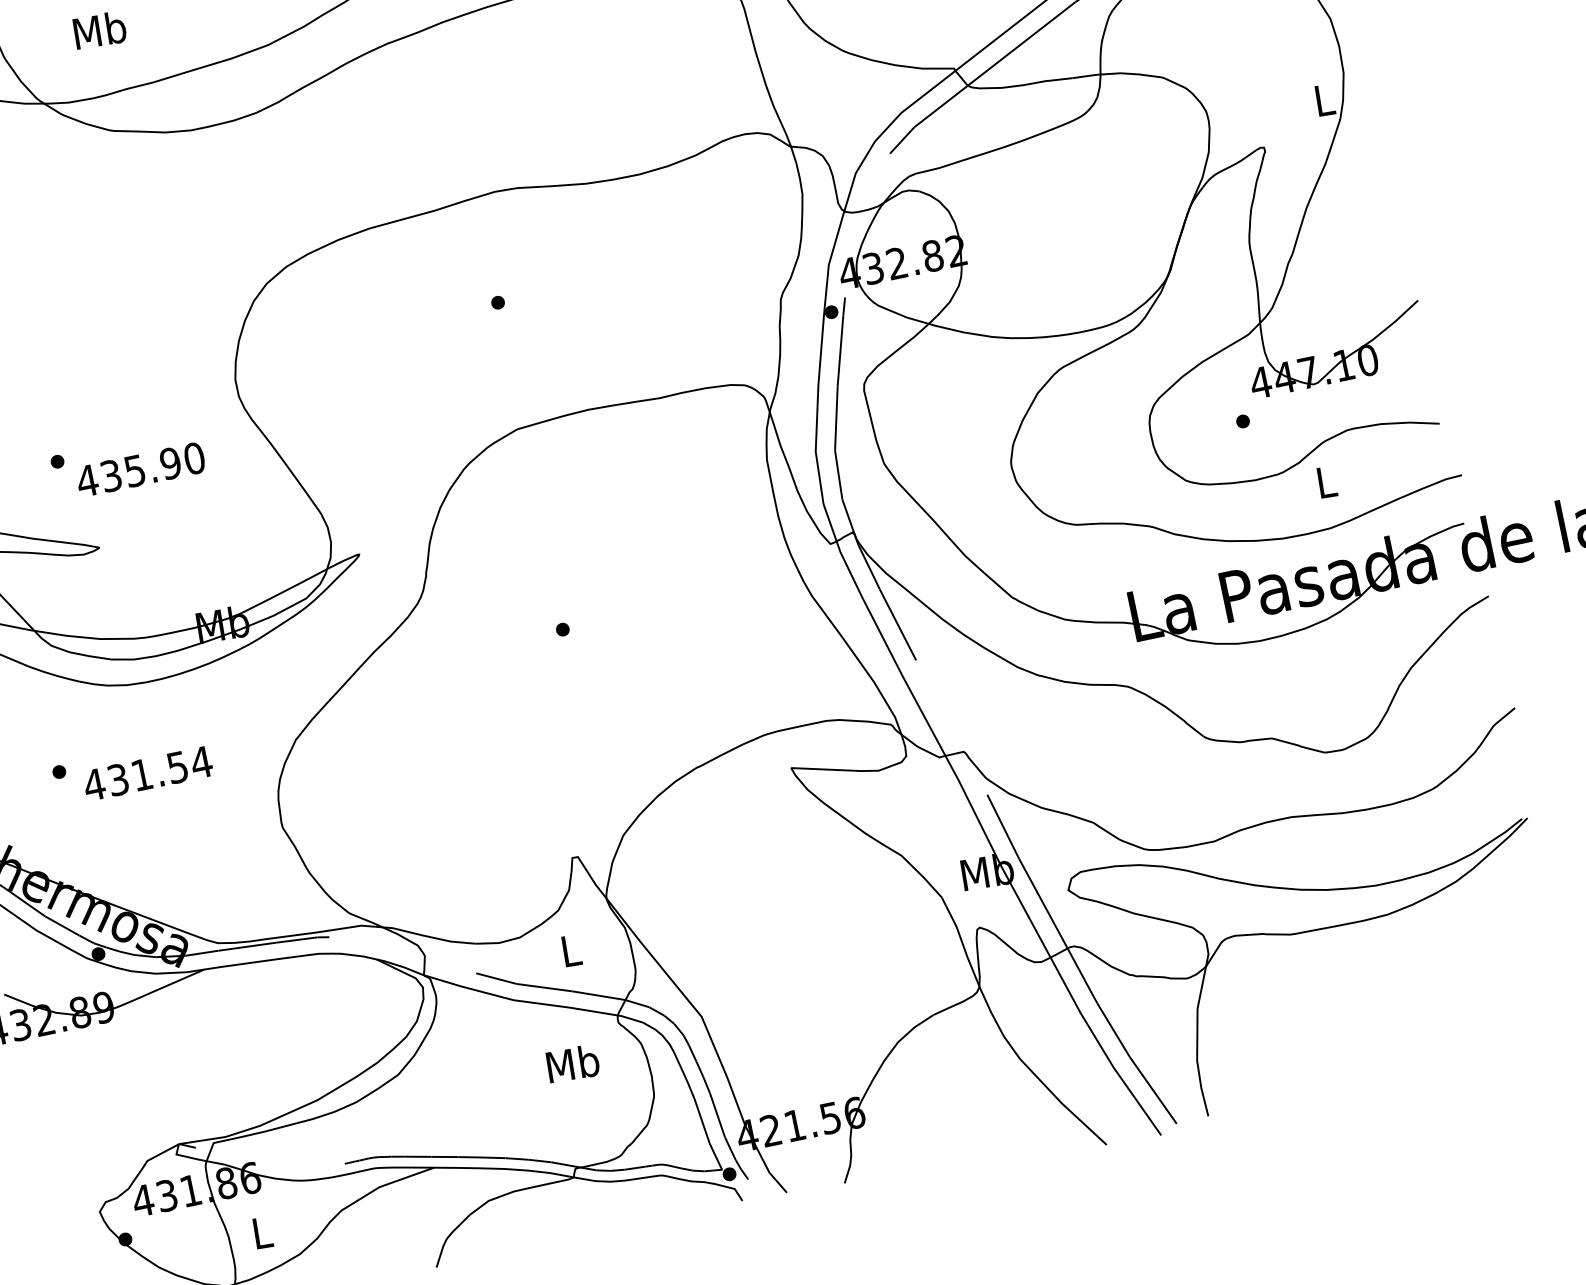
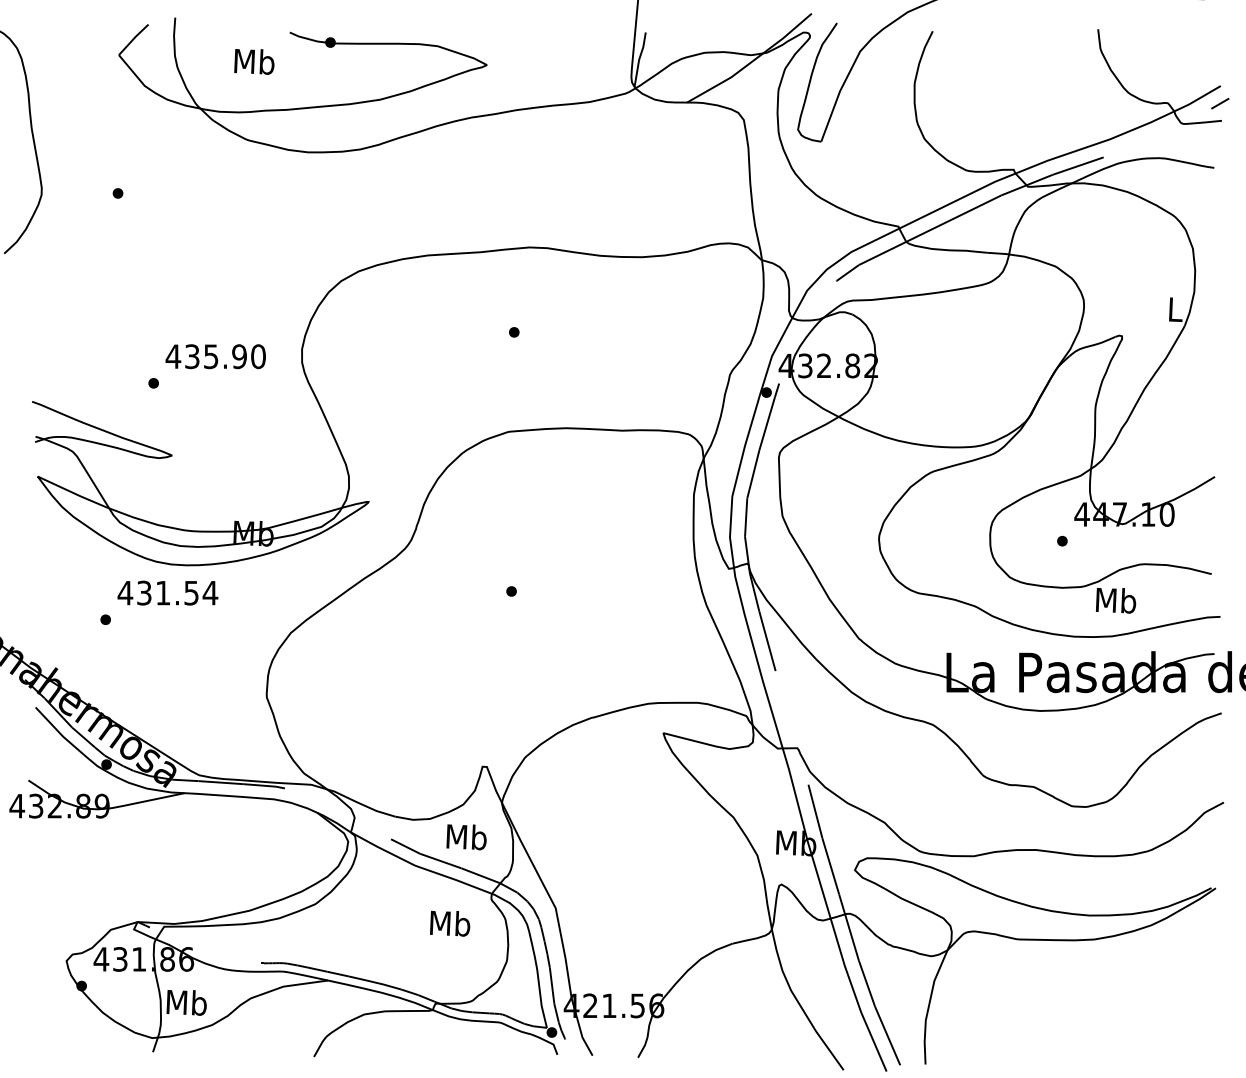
text: (140, 469) -> (215, 356), moved
text: (1325, 482) -> (1115, 600), L -> Mb
text: (147, 773) -> (167, 592), moved
text: (570, 951) -> (466, 837), L -> Mb
text: (261, 1232) -> (186, 1002), L -> Mb

